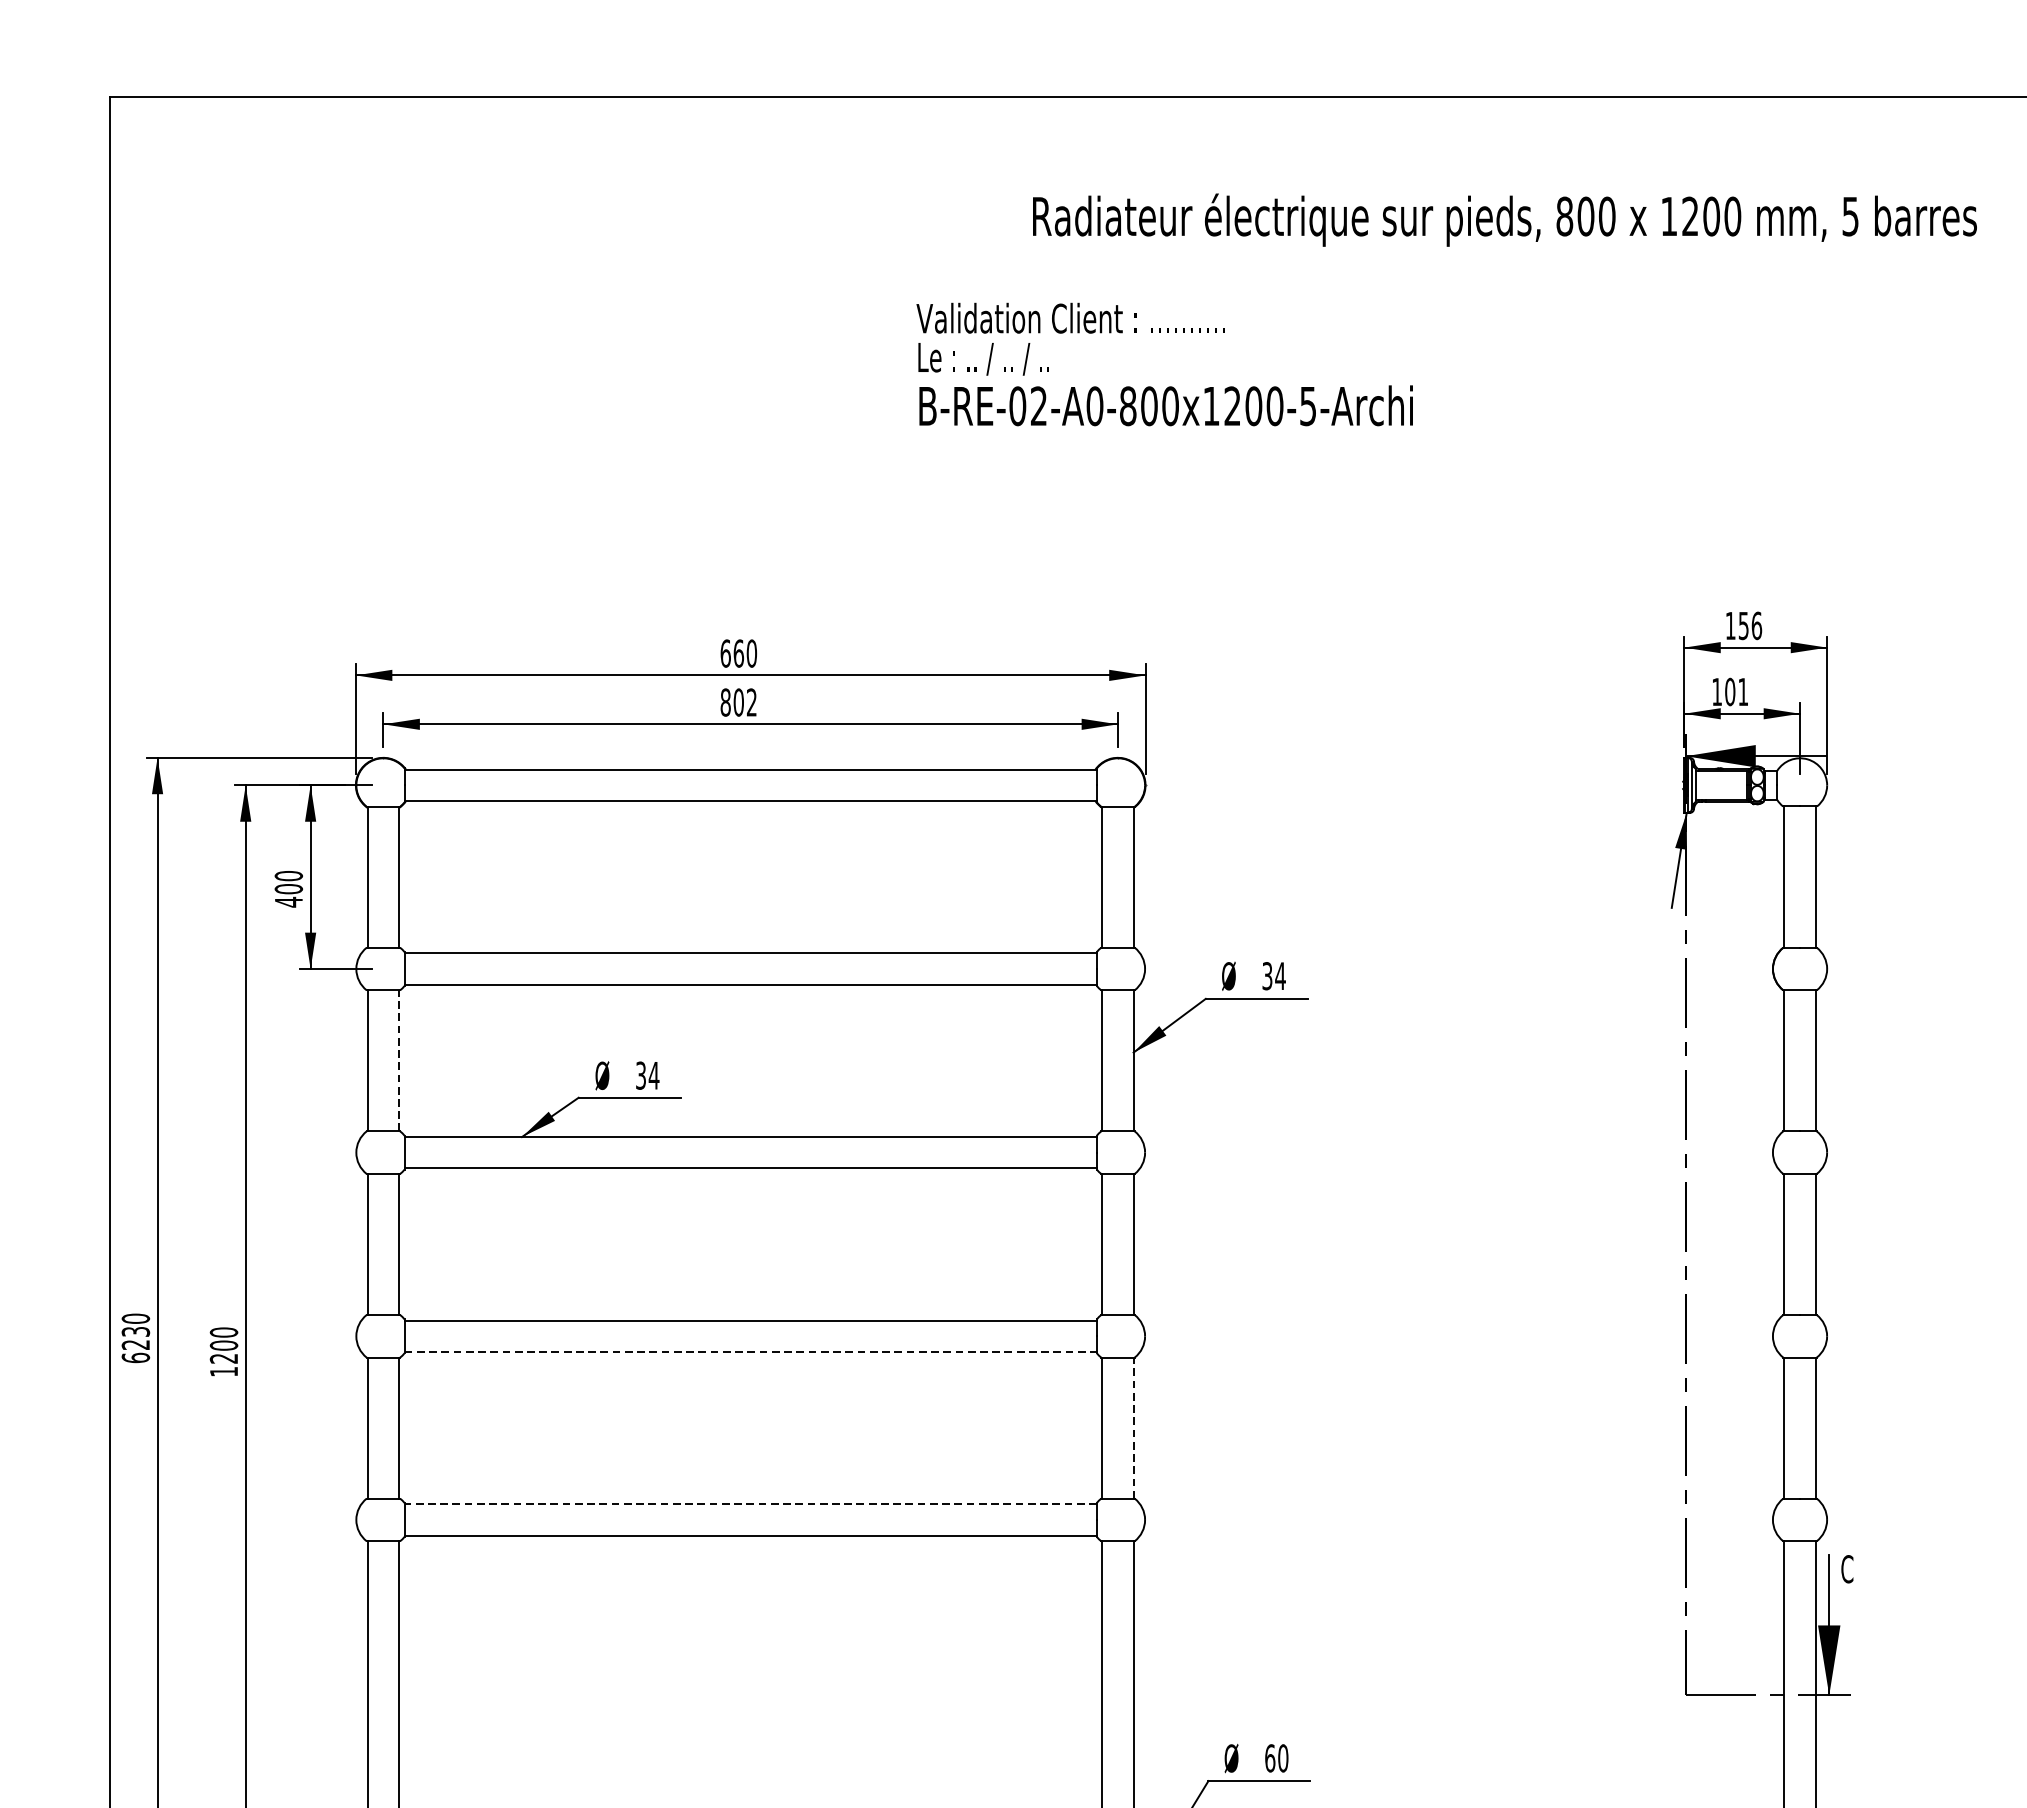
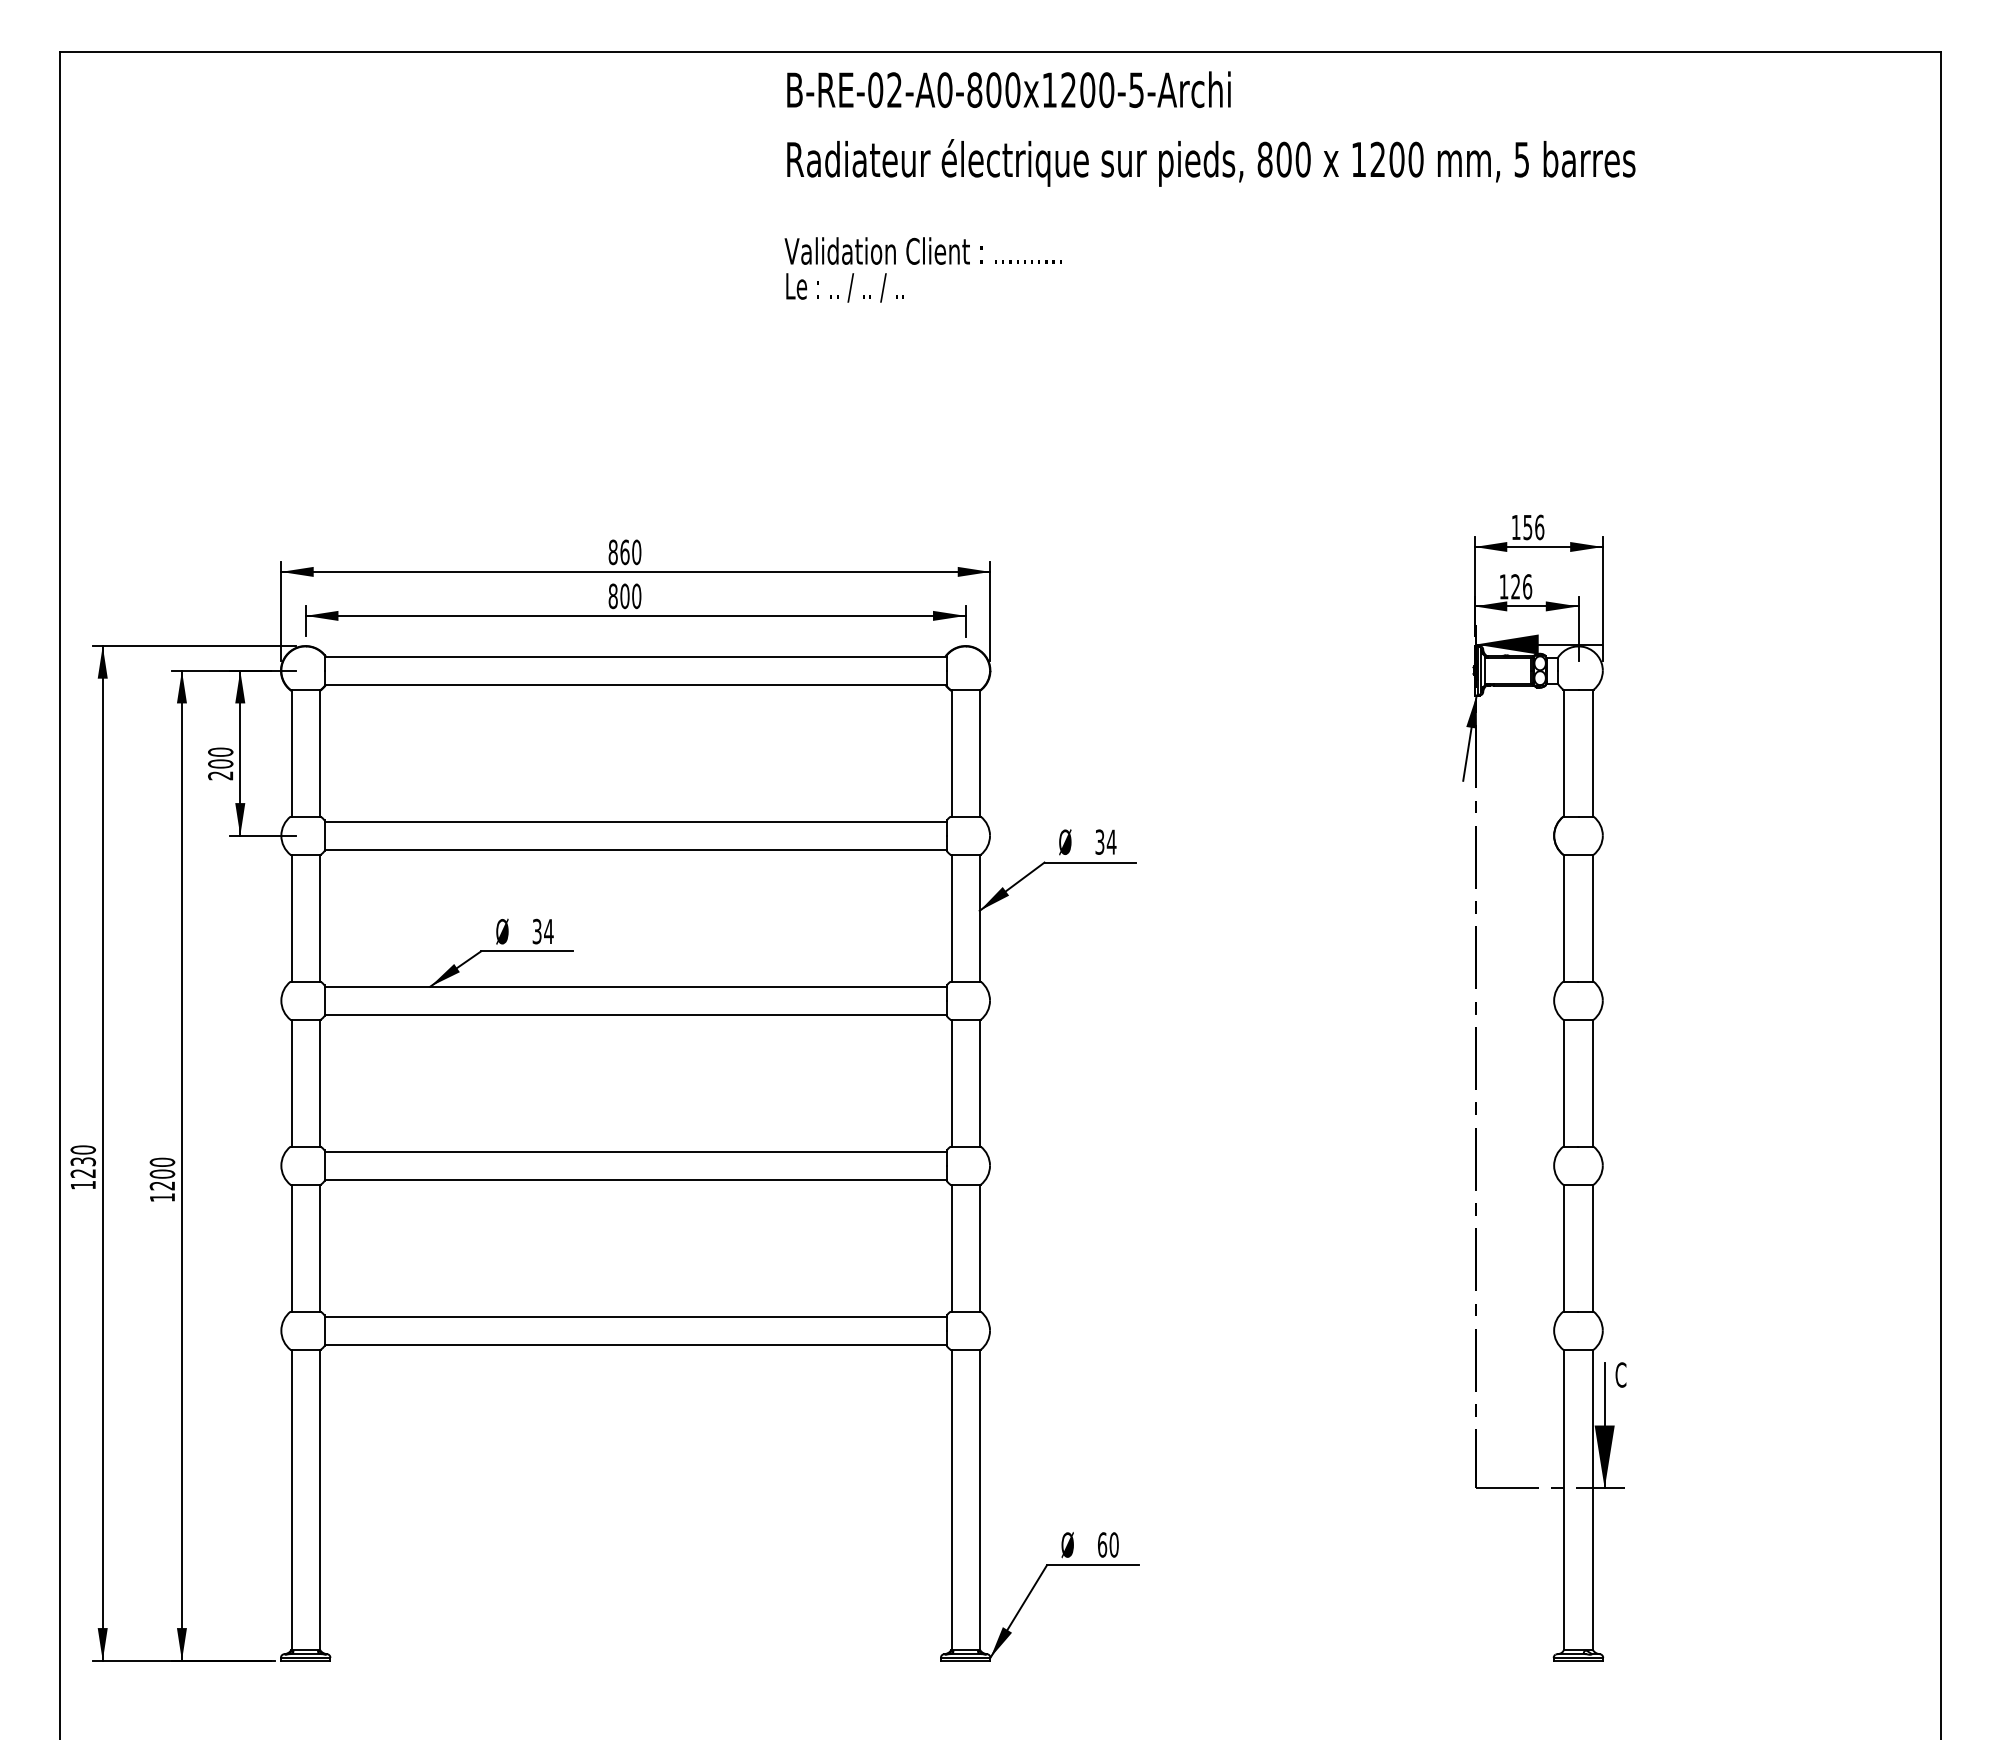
text: (1505, 219) -> (1211, 162), moved
text: (1165, 405) -> (1008, 89), moved
text: (724, 652) -> (612, 551), 660 -> 860
text: (1736, 691) -> (1521, 586), 101 -> 126
text: (751, 702) -> (636, 596), 802 -> 800
text: (288, 901) -> (220, 775), 400 -> 200
line: (398, 1060) -> (319, 917), dashed -> solid
line: (751, 1351) -> (636, 1179), dashed -> solid
text: (135, 1357) -> (82, 1184), 6230 -> 1230
line: (1133, 1427) -> (979, 1247), dashed -> solid
line: (750, 1504) -> (635, 1316), dashed -> solid

